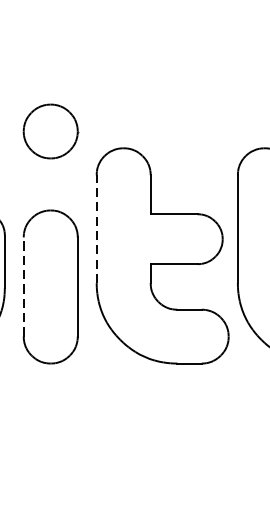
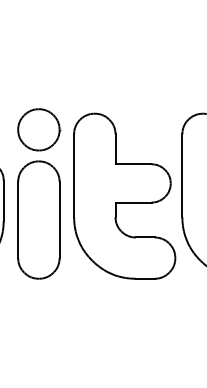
part: (51, 131) -> (39, 129), moved
line: (97, 228) -> (74, 175), dashed -> solid
line: (24, 286) -> (18, 219), dashed -> solid

